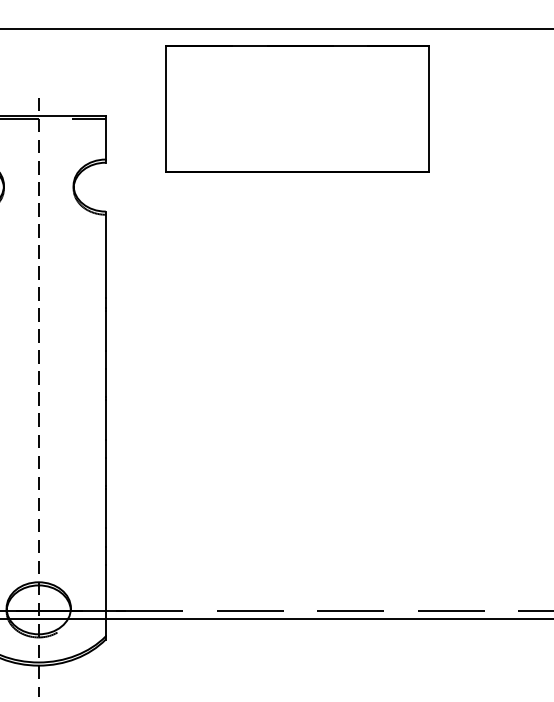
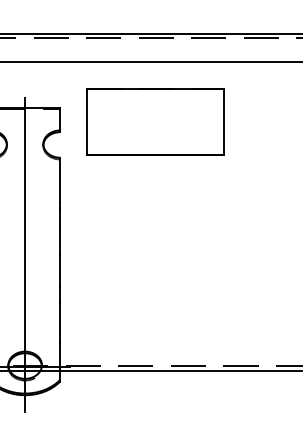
part: (297, 107) -> (155, 121), moved
line: (39, 398) -> (25, 255), dashed -> solid

